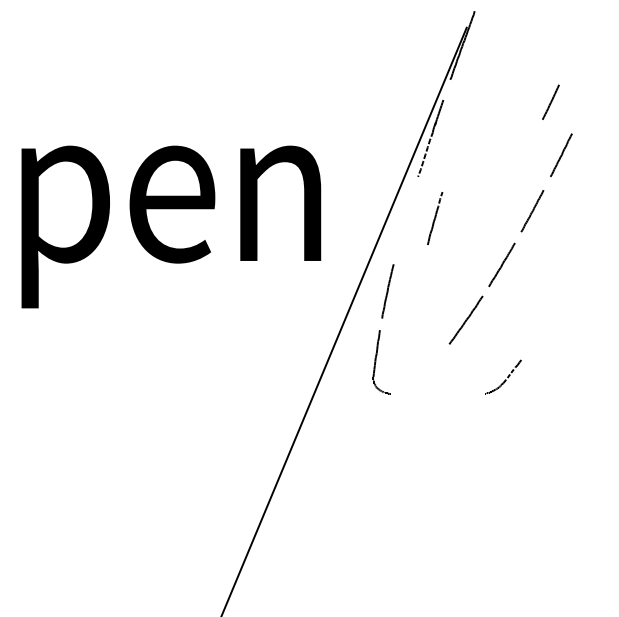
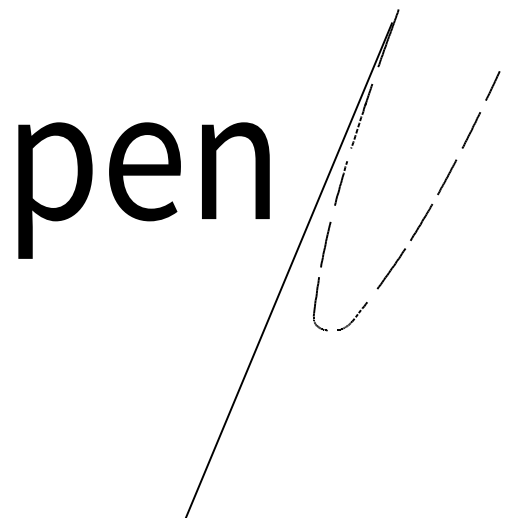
line: (550, 101) -> (492, 85), moved
line: (435, 218) -> (341, 183), moved
part: (503, 376) -> (352, 316), moved

